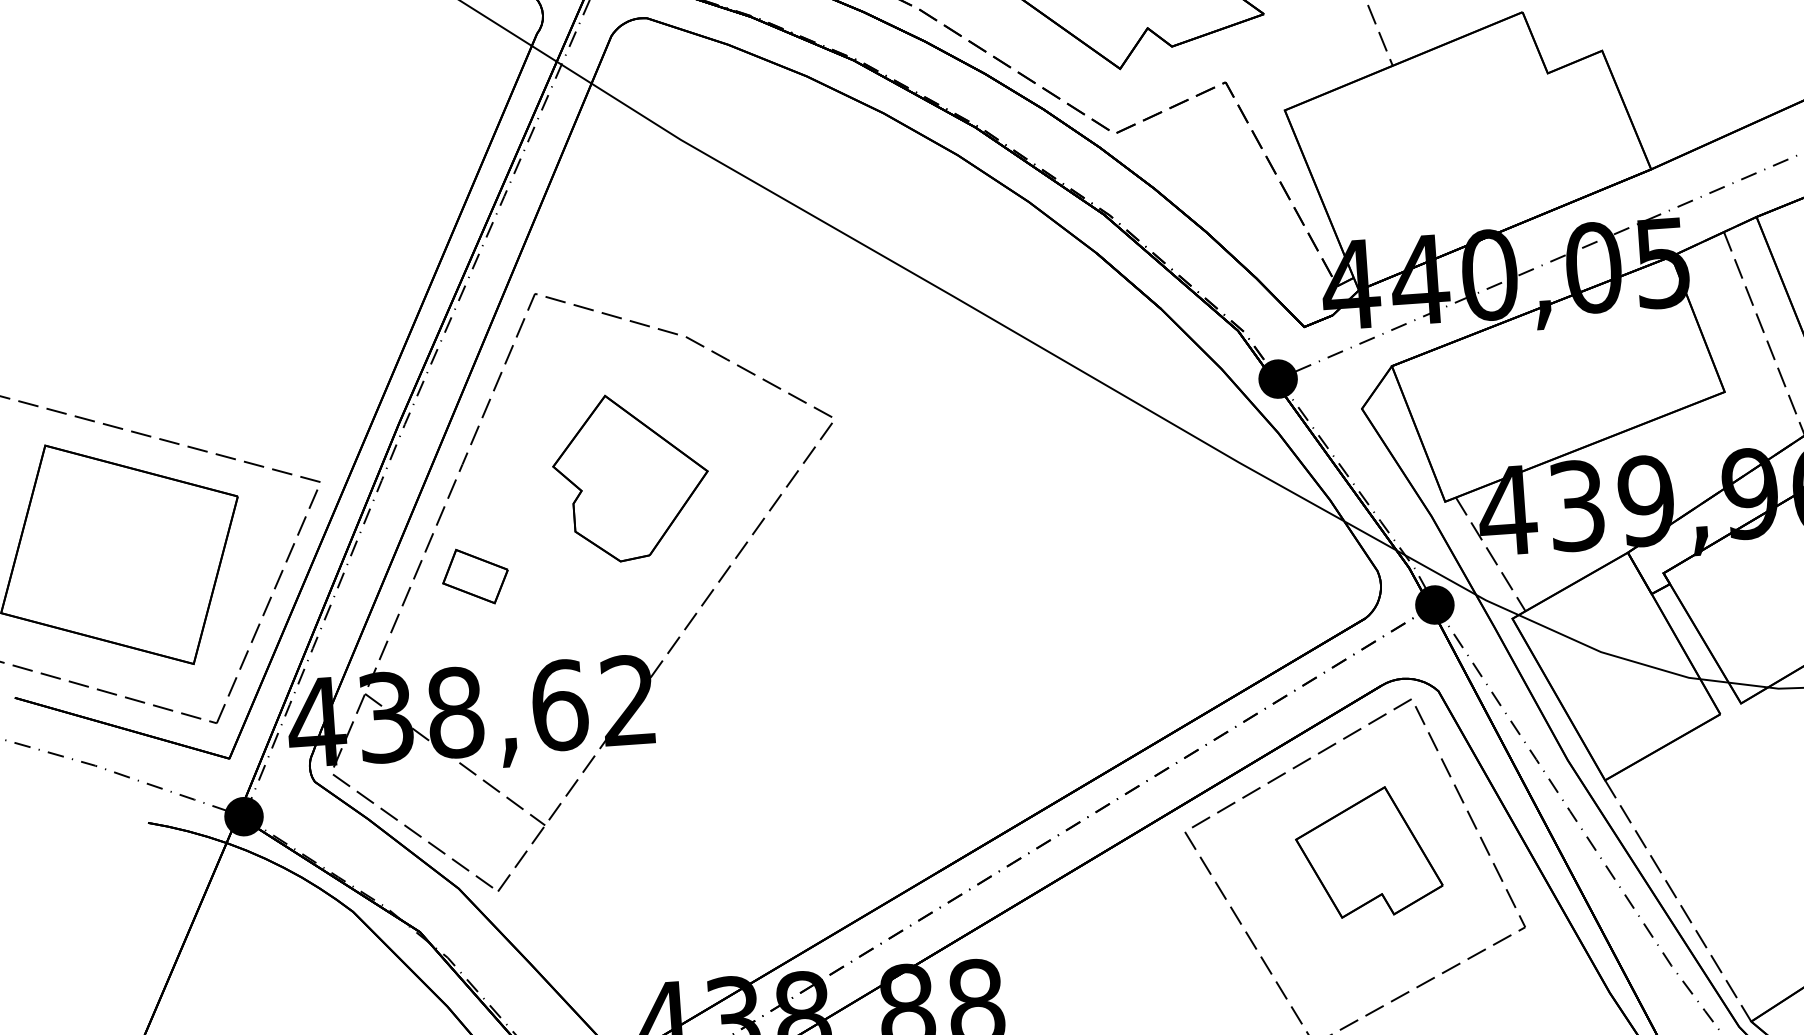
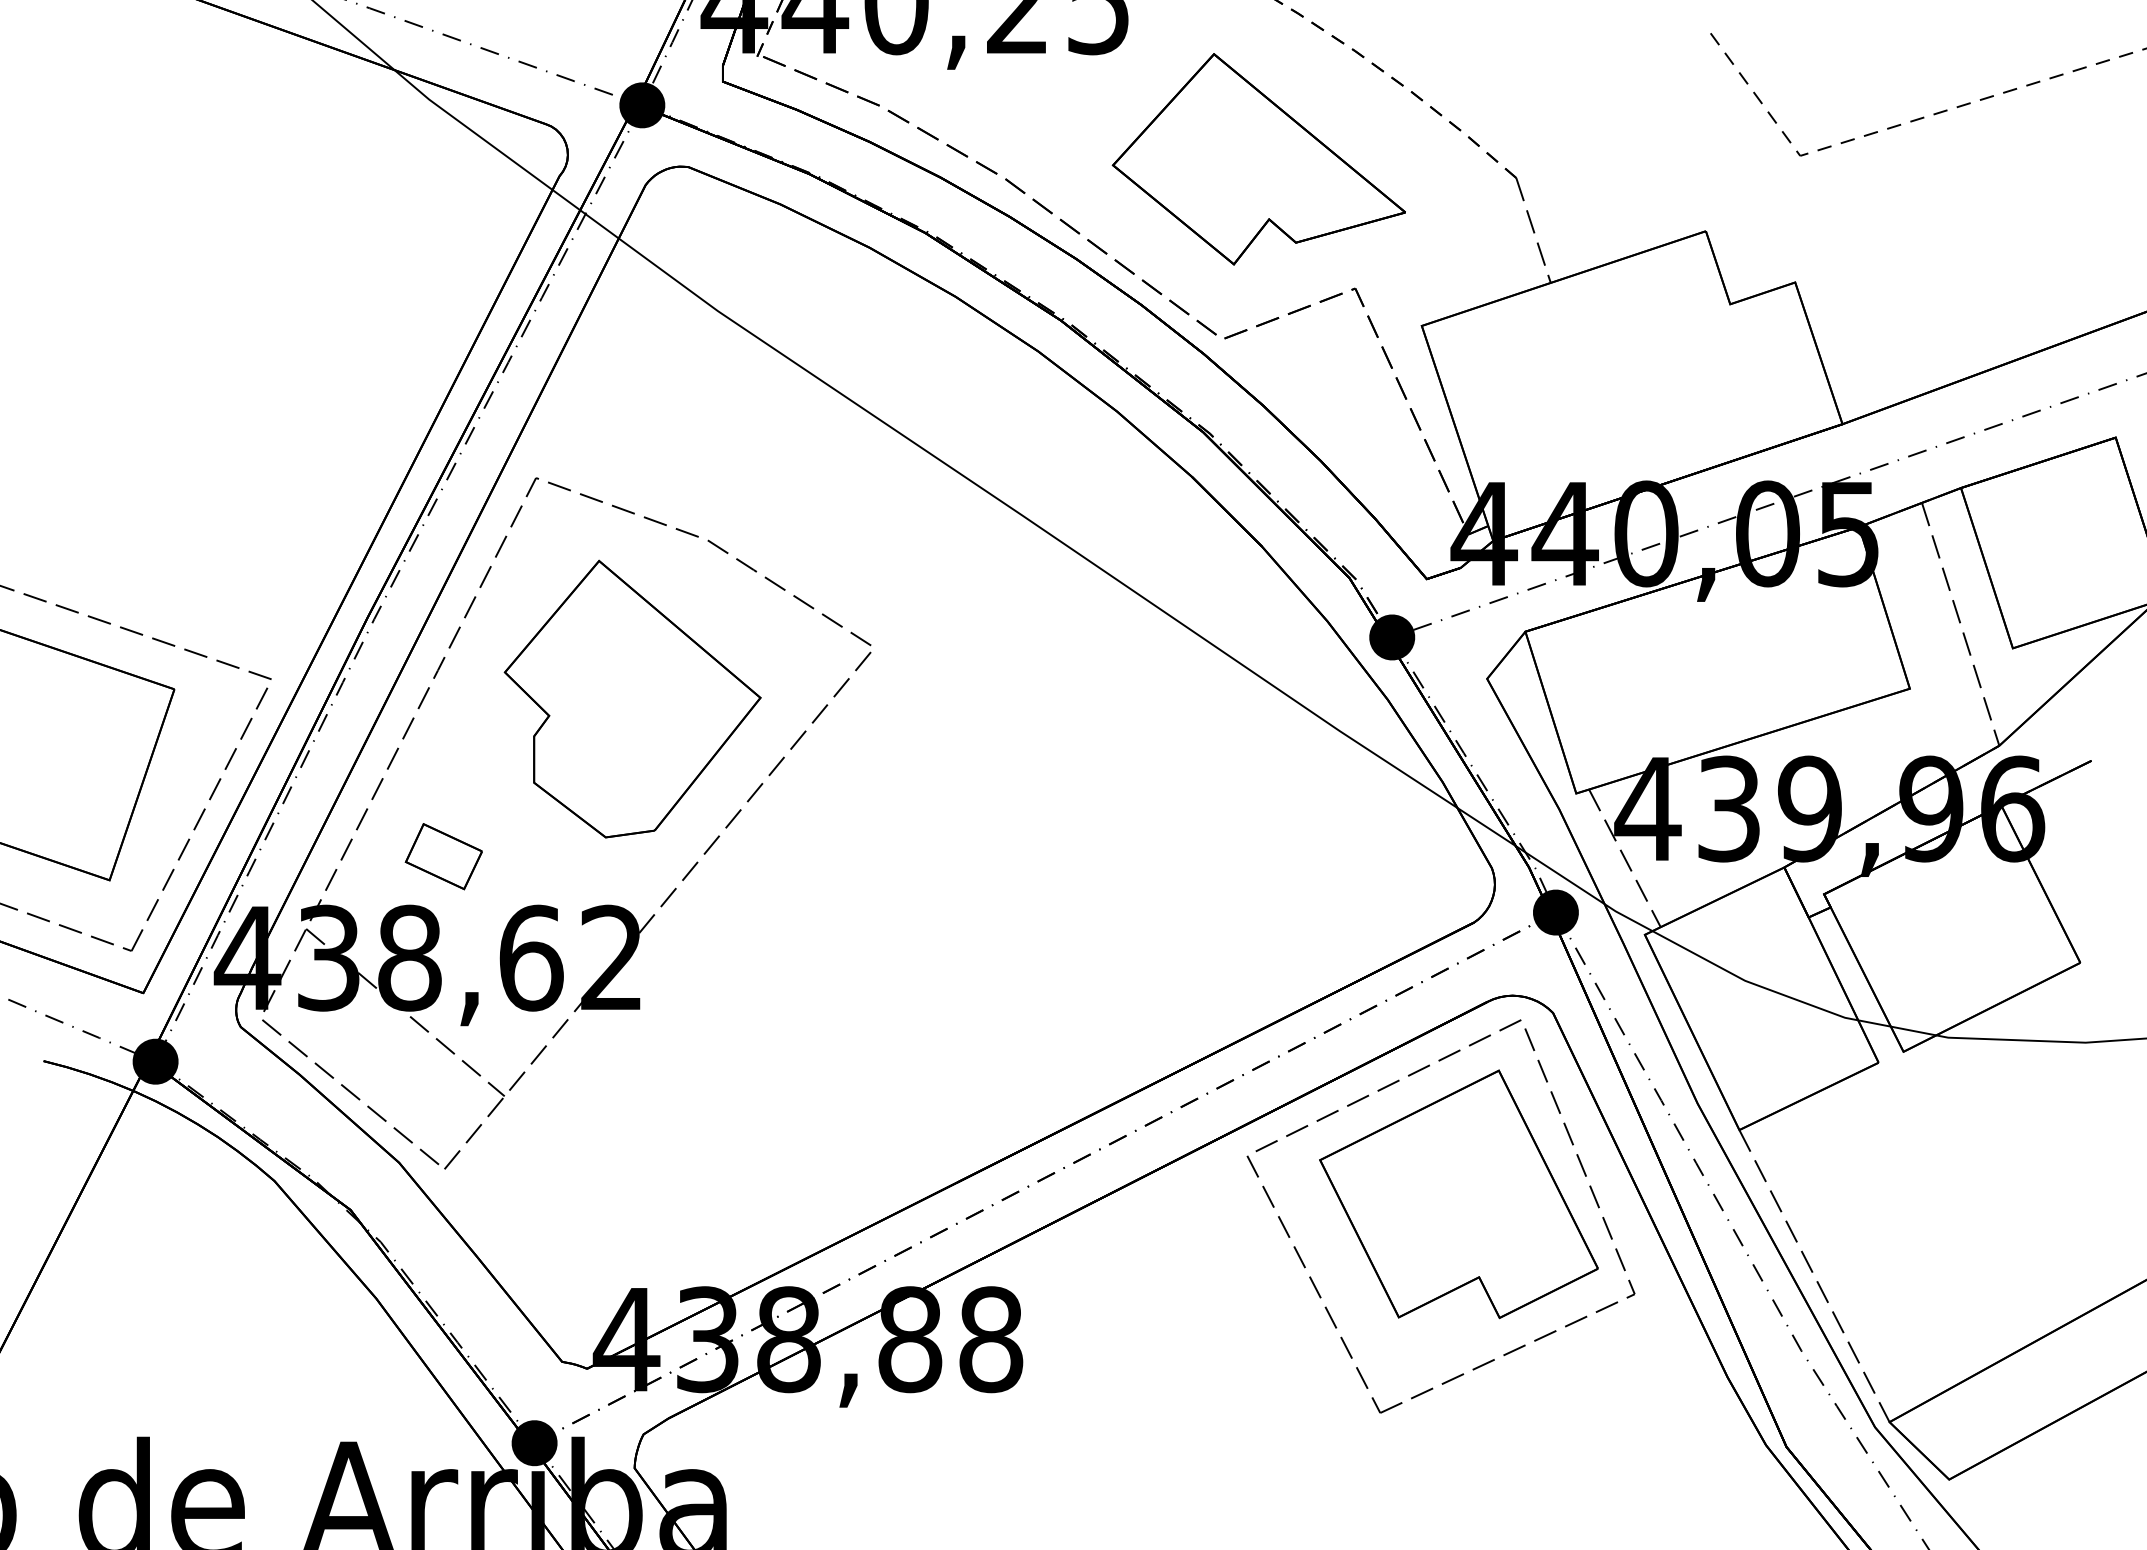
part: (630, 476) -> (632, 698), size x1.43
part: (475, 576) -> (443, 856), moved
part: (1368, 852) -> (1458, 1194), size x1.67

